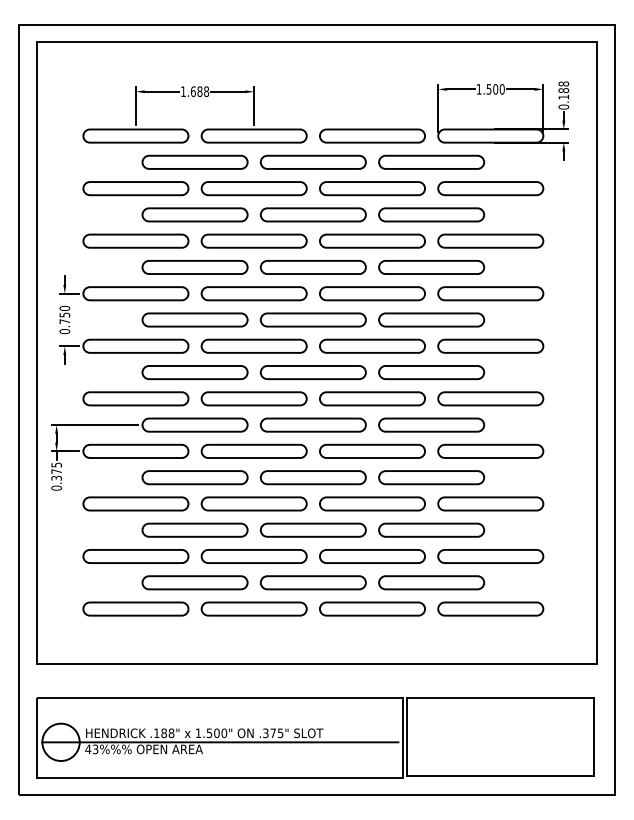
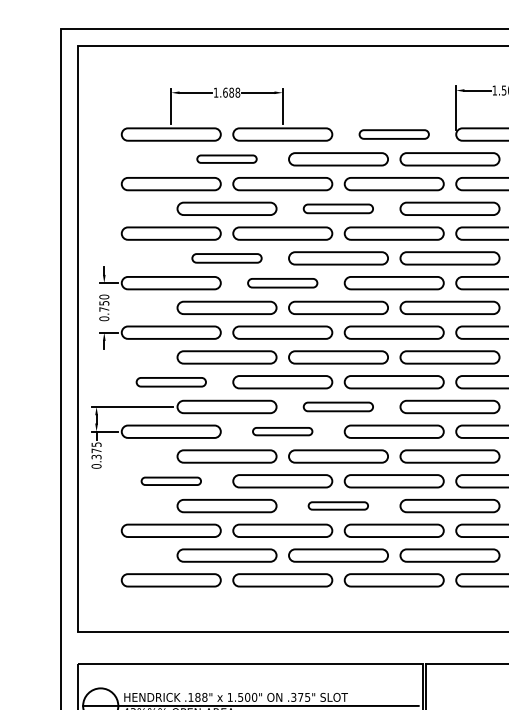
part: (372, 135) -> (394, 134), size x0.7
part: (194, 161) -> (226, 158), size x0.6
part: (312, 214) -> (337, 208), size x0.7
part: (194, 267) -> (226, 258), size x0.7
part: (253, 293) -> (282, 282), size x0.7
part: (135, 398) -> (170, 381), size x0.7
part: (312, 424) -> (337, 406), size x0.7
part: (253, 450) -> (282, 430), size x0.6
part: (135, 503) -> (170, 480), size x0.6
part: (312, 529) -> (337, 505), size x0.6

